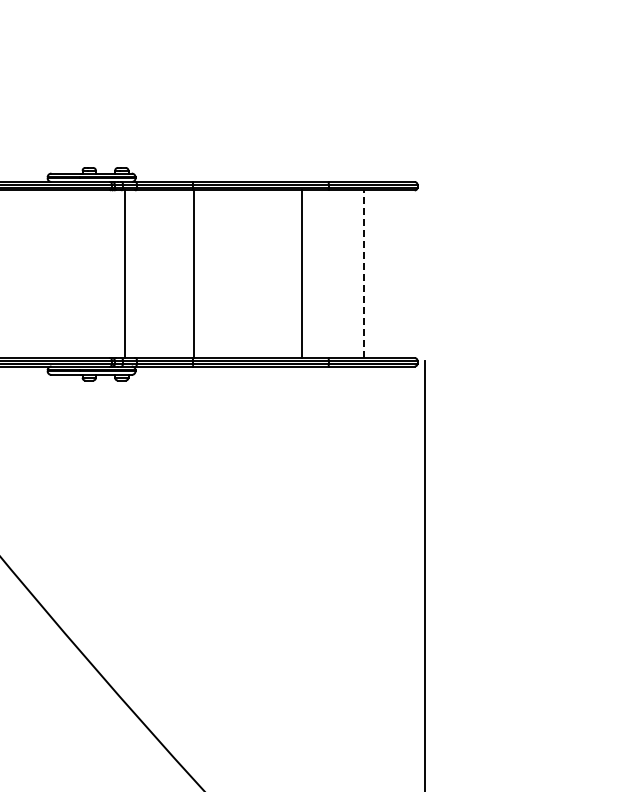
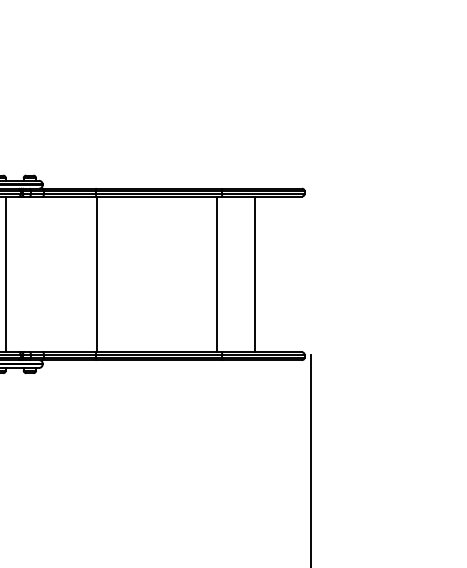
line: (124, 274) -> (5, 274), moved
line: (301, 274) -> (216, 274), moved
line: (363, 274) -> (254, 274), dashed -> solid

